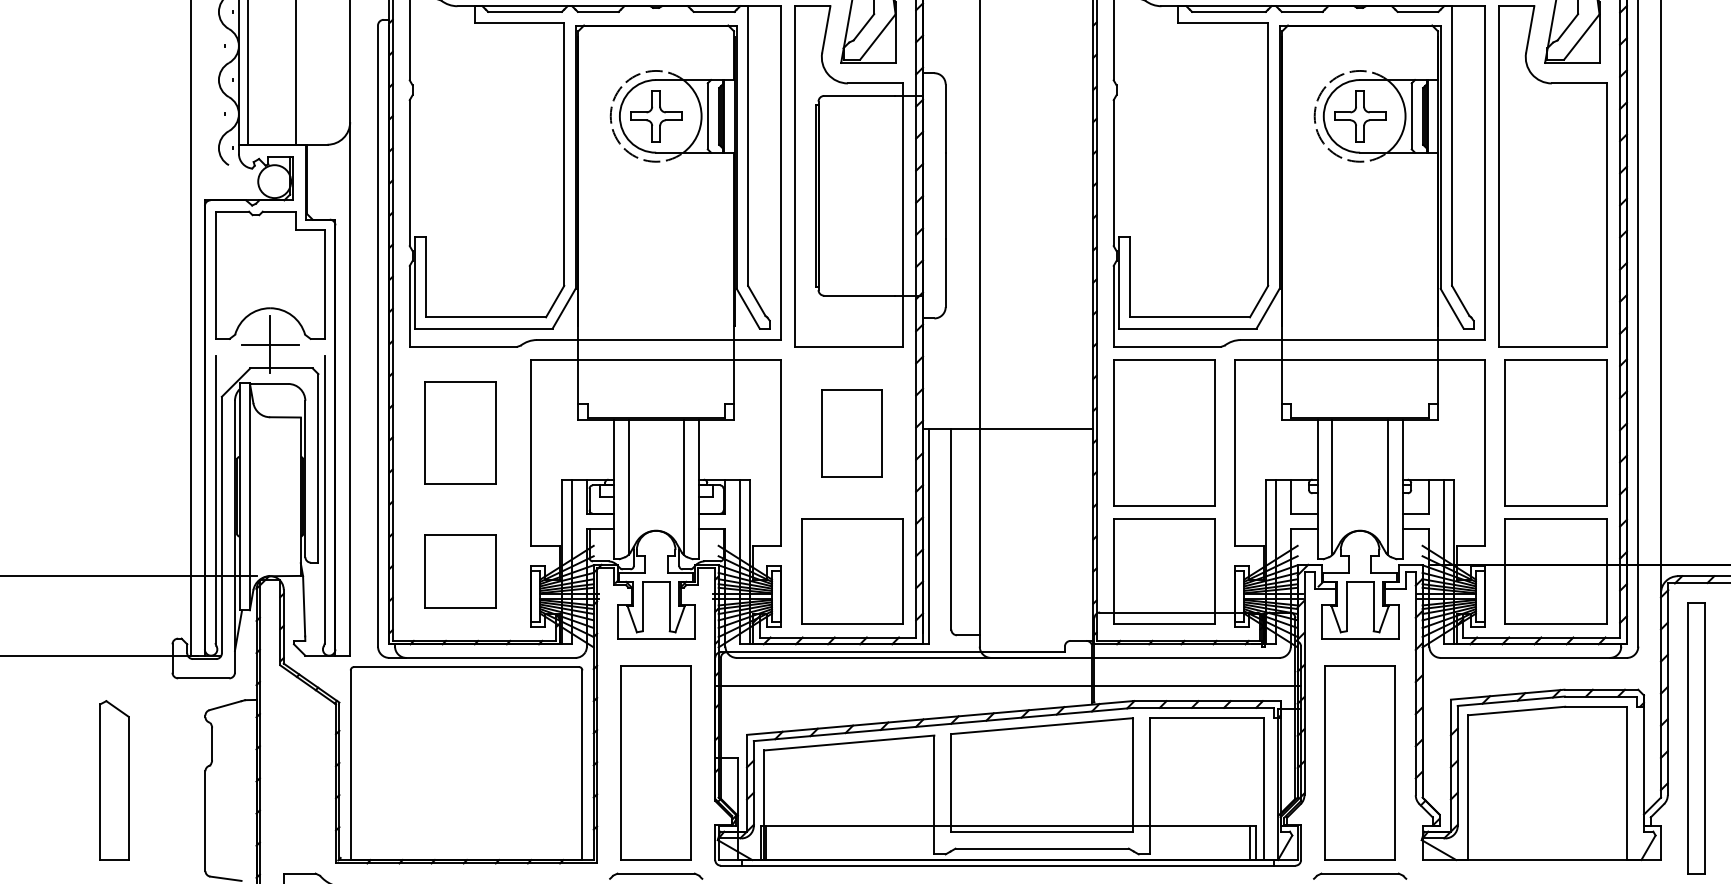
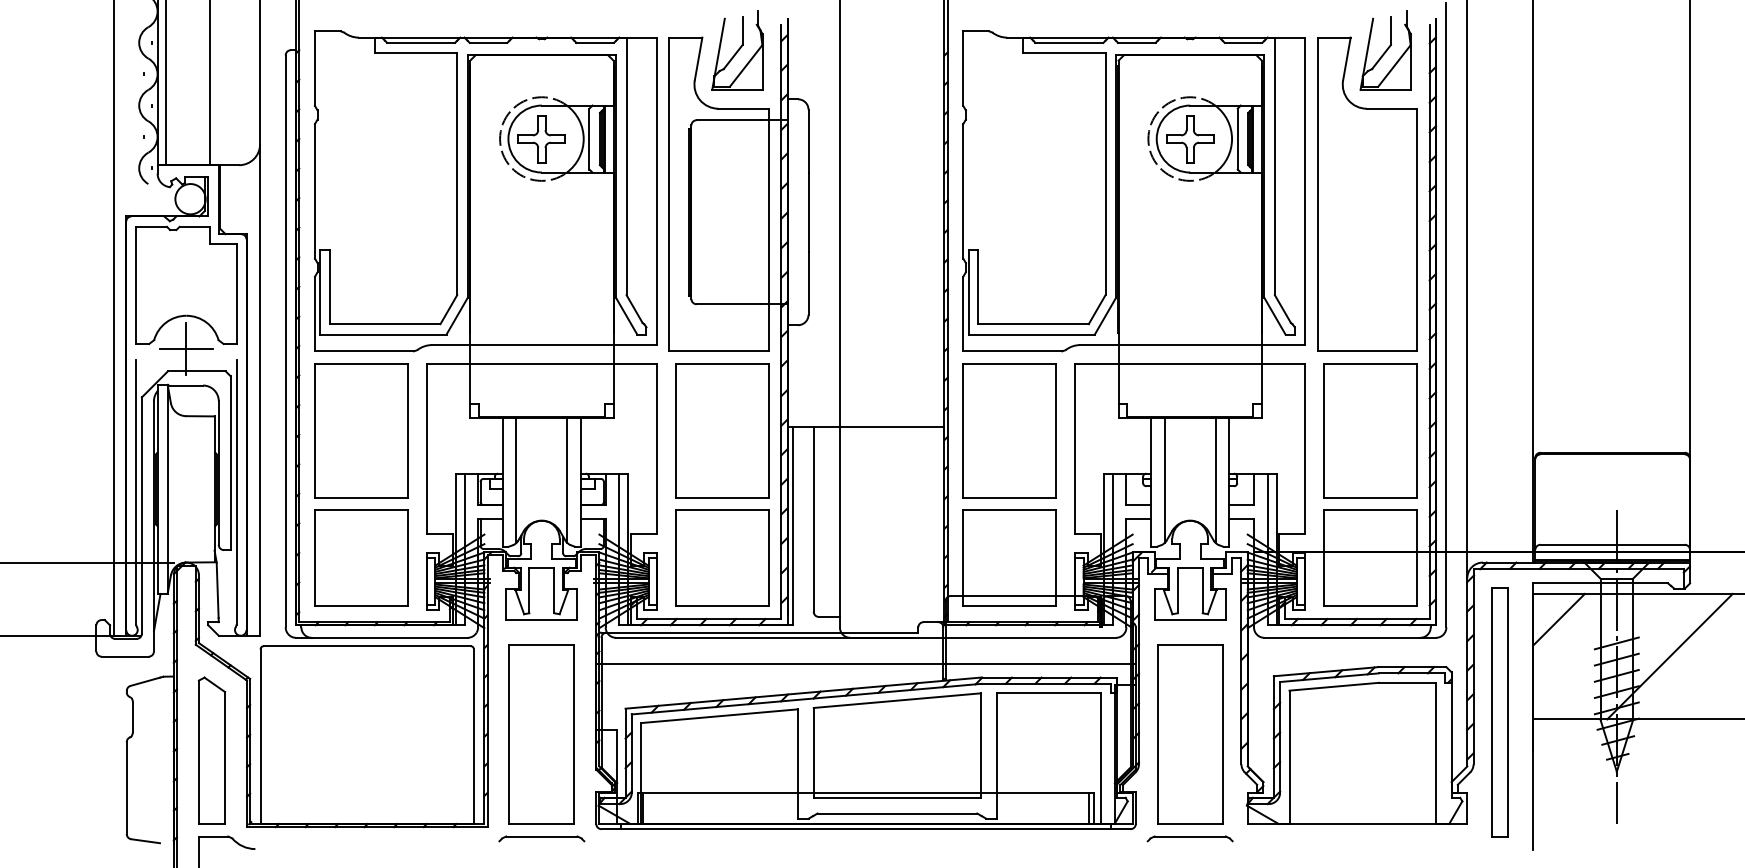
part: (460, 432) -> (361, 430), size x1.43
part: (852, 432) -> (722, 430), size x1.67
part: (460, 570) -> (361, 557), size x1.43
part: (113, 780) -> (211, 750), moved

